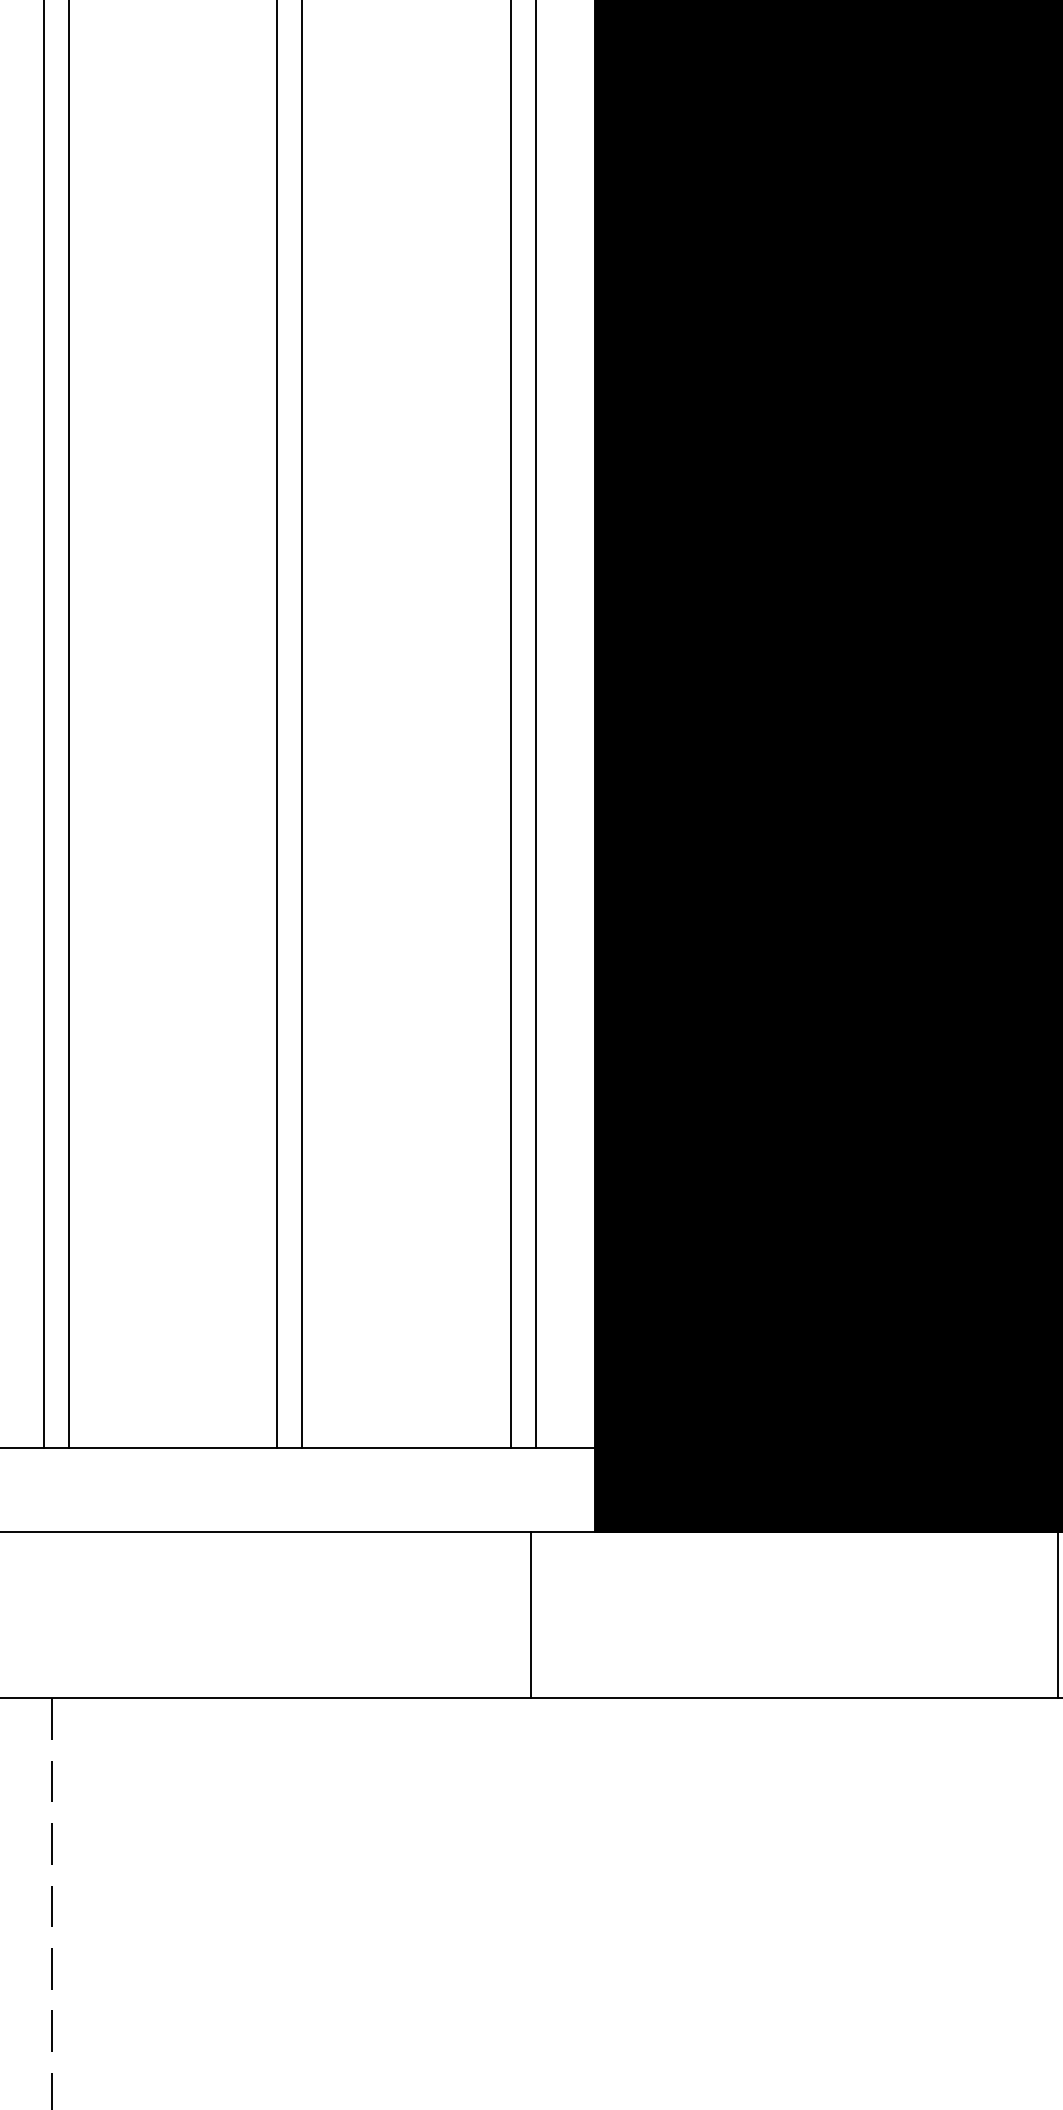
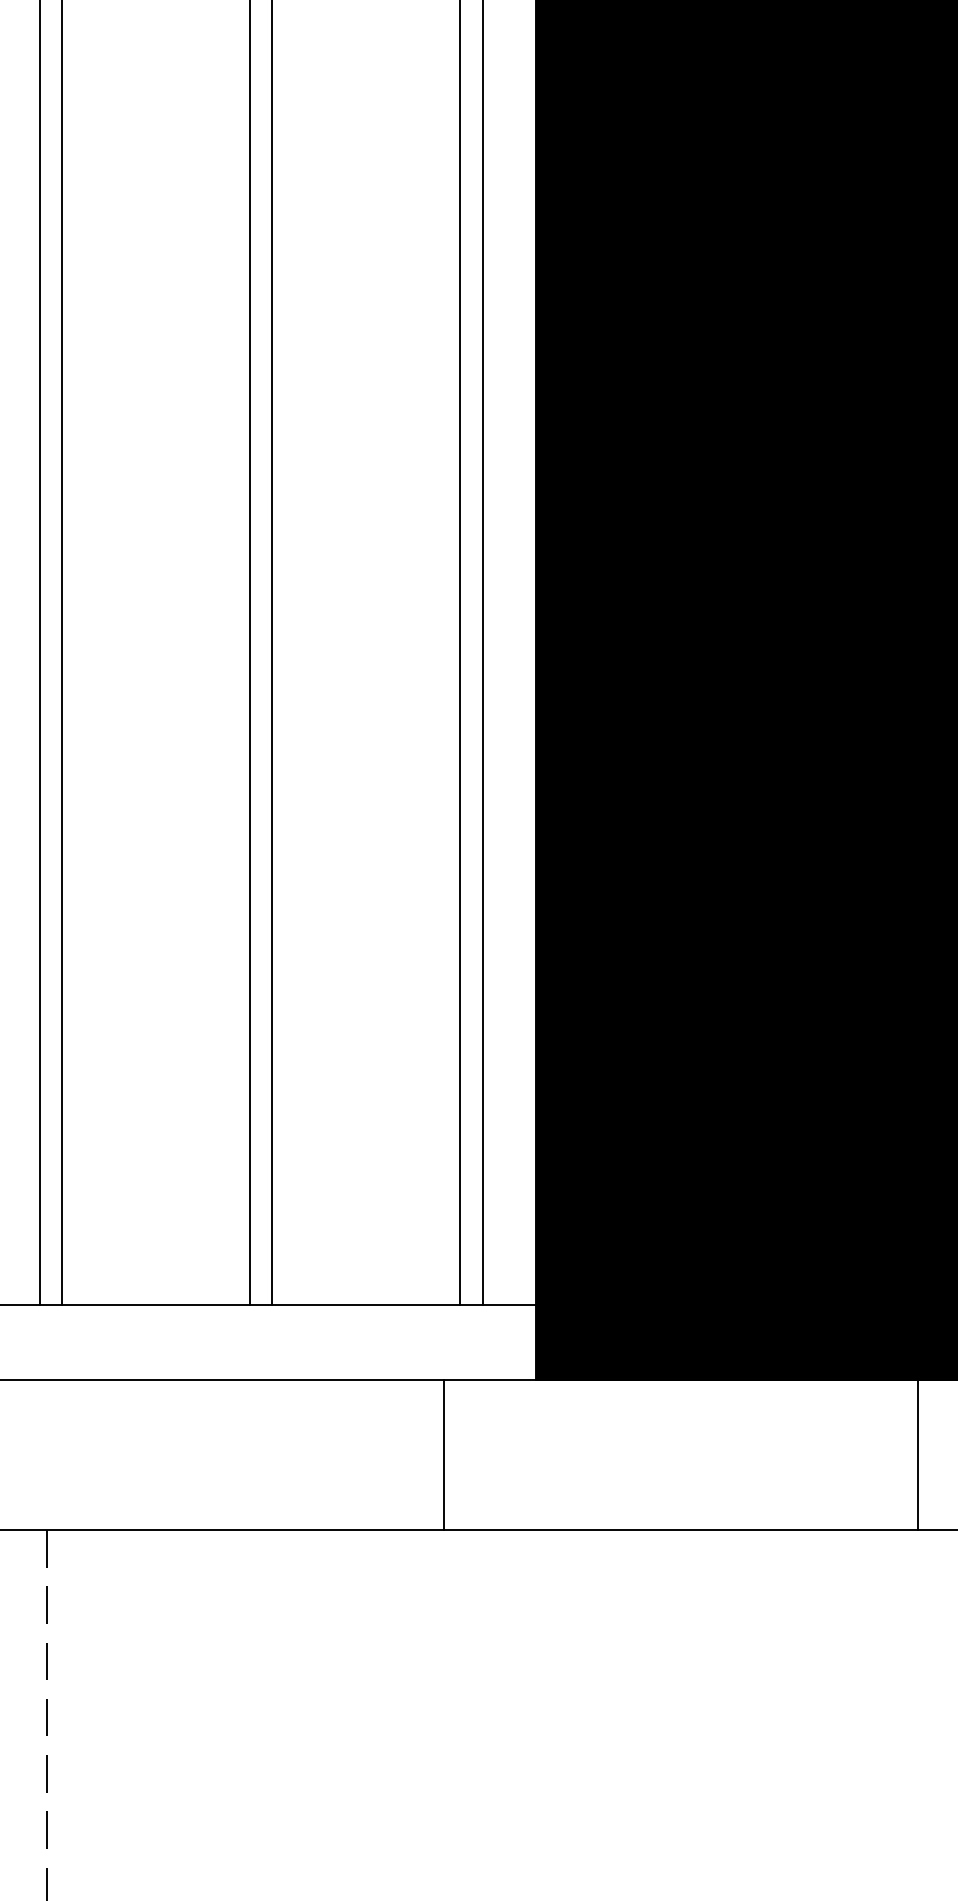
line: (530, 1614) -> (444, 1454), moved
line: (1058, 1614) -> (918, 1454), moved

